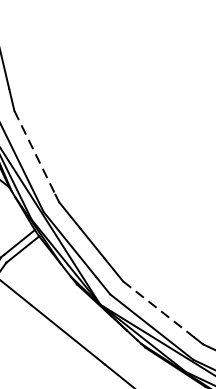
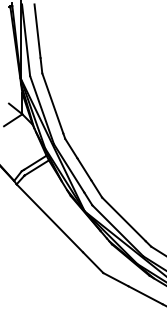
line: (34, 152) -> (52, 103), dashed -> solid
line: (158, 309) -> (123, 219), dashed -> solid

